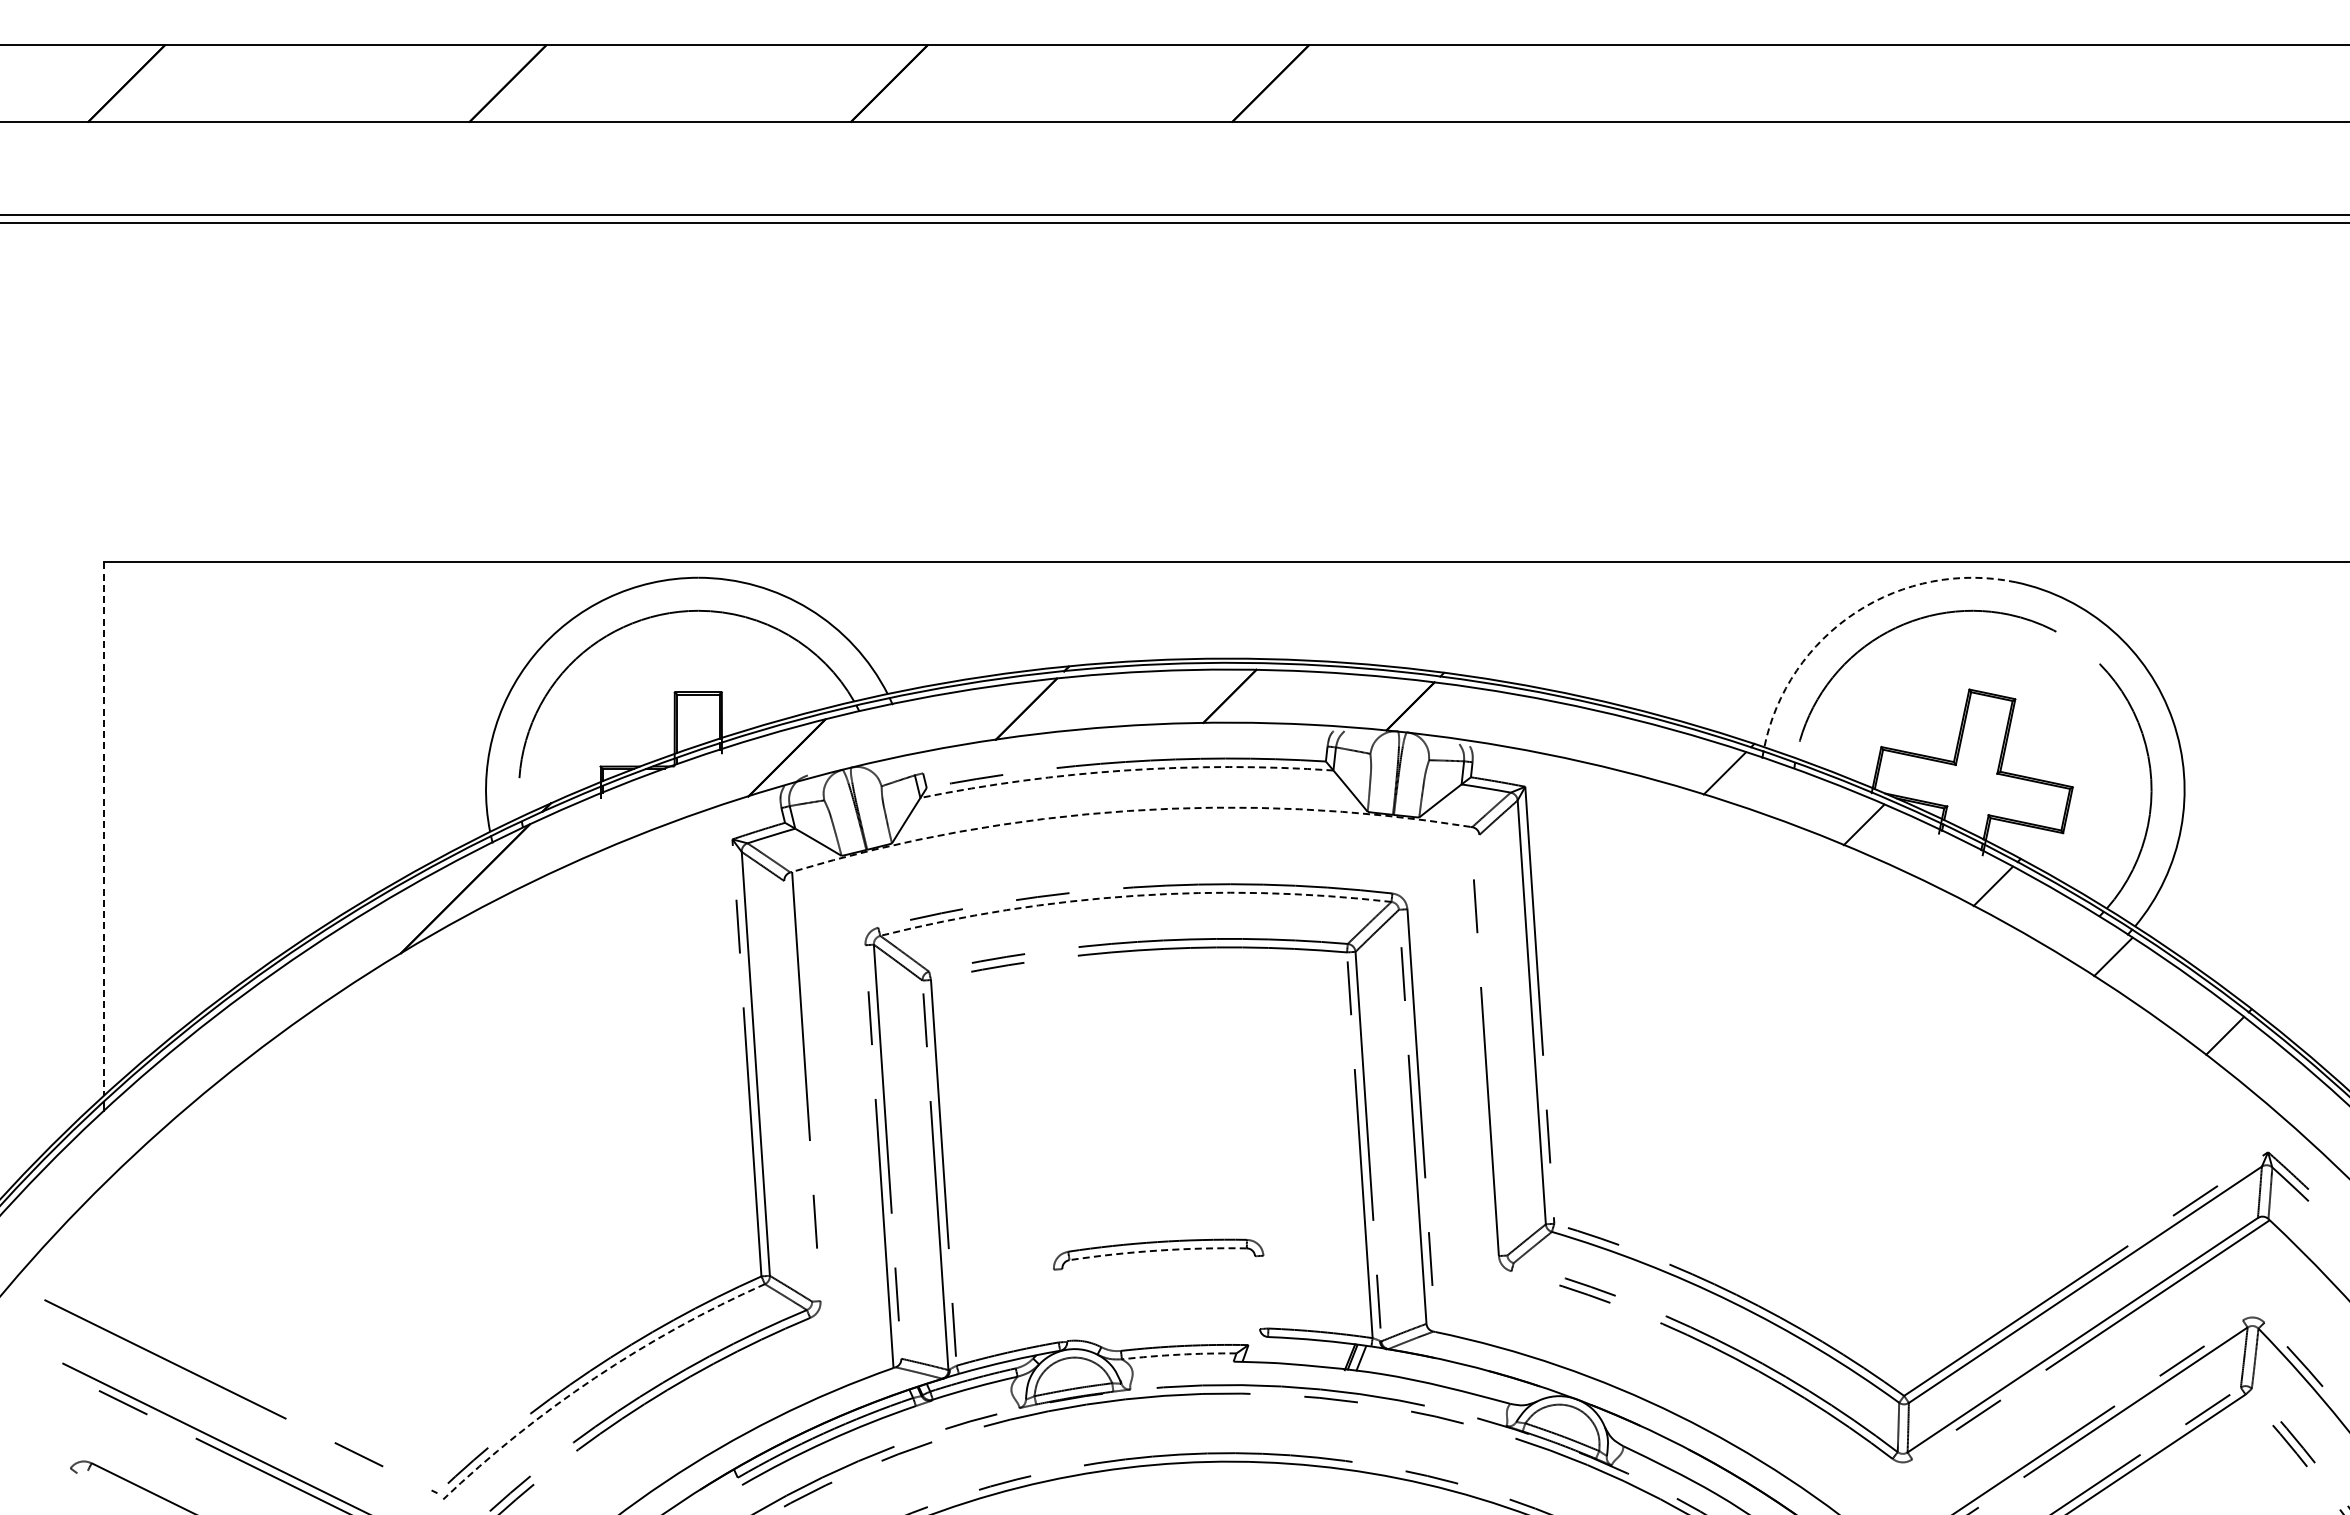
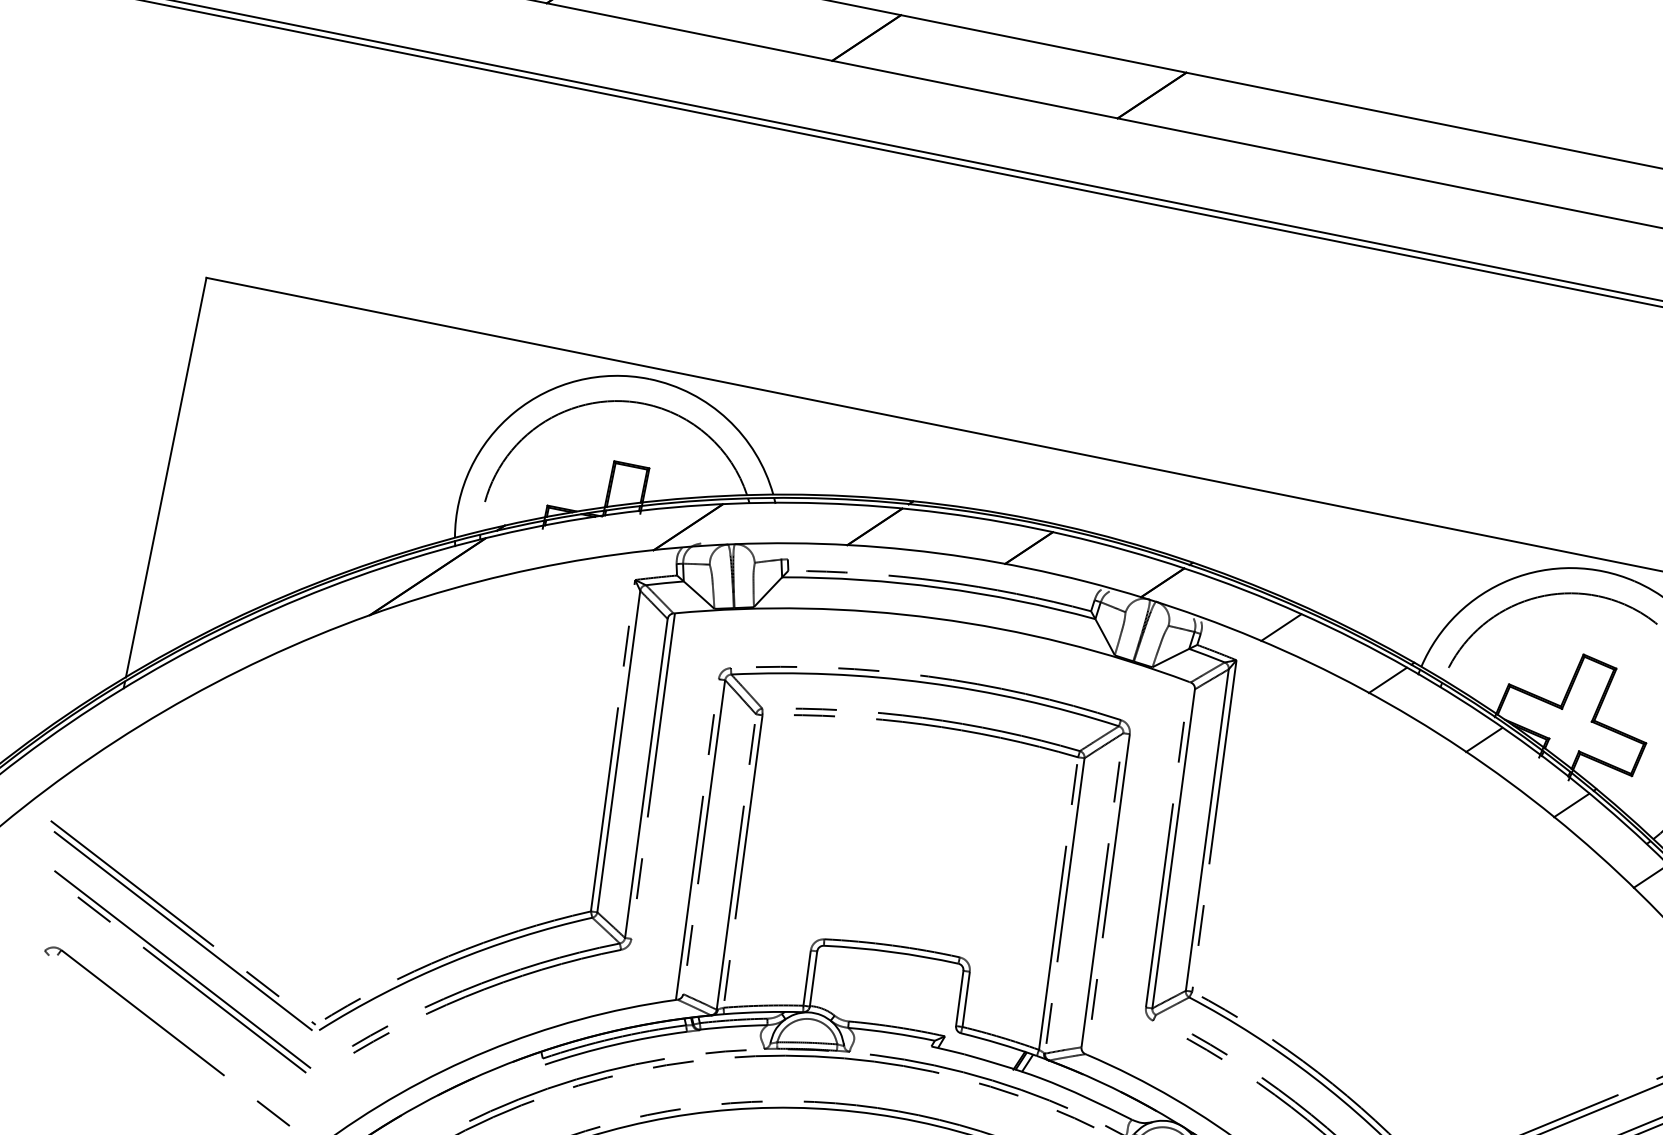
arc: (1855, 612) -> (1509, 579), dashed -> solid
line: (1574, 732) -> (1281, 627), added
arc: (1126, 770) -> (940, 587), dashed -> solid
arc: (1128, 810) -> (935, 618), dashed -> solid
line: (103, 829) -> (165, 477), dashed -> solid
arc: (1134, 895) -> (927, 682), dashed -> solid
line: (1493, 1044) -> (1173, 848), added
line: (798, 1091) -> (646, 778), added
arc: (1157, 1250) -> (891, 951), dashed -> solid
line: (1265, 1291) -> (965, 998), added
line: (1257, 1292) -> (959, 998), added
line: (1055, 1305) -> (806, 977), added
line: (1064, 1305) -> (813, 978), added
arc: (1179, 1354) -> (892, 1032), dashed -> solid
arc: (594, 1378) -> (450, 962), dashed -> solid
line: (242, 1406) -> (182, 930), added

